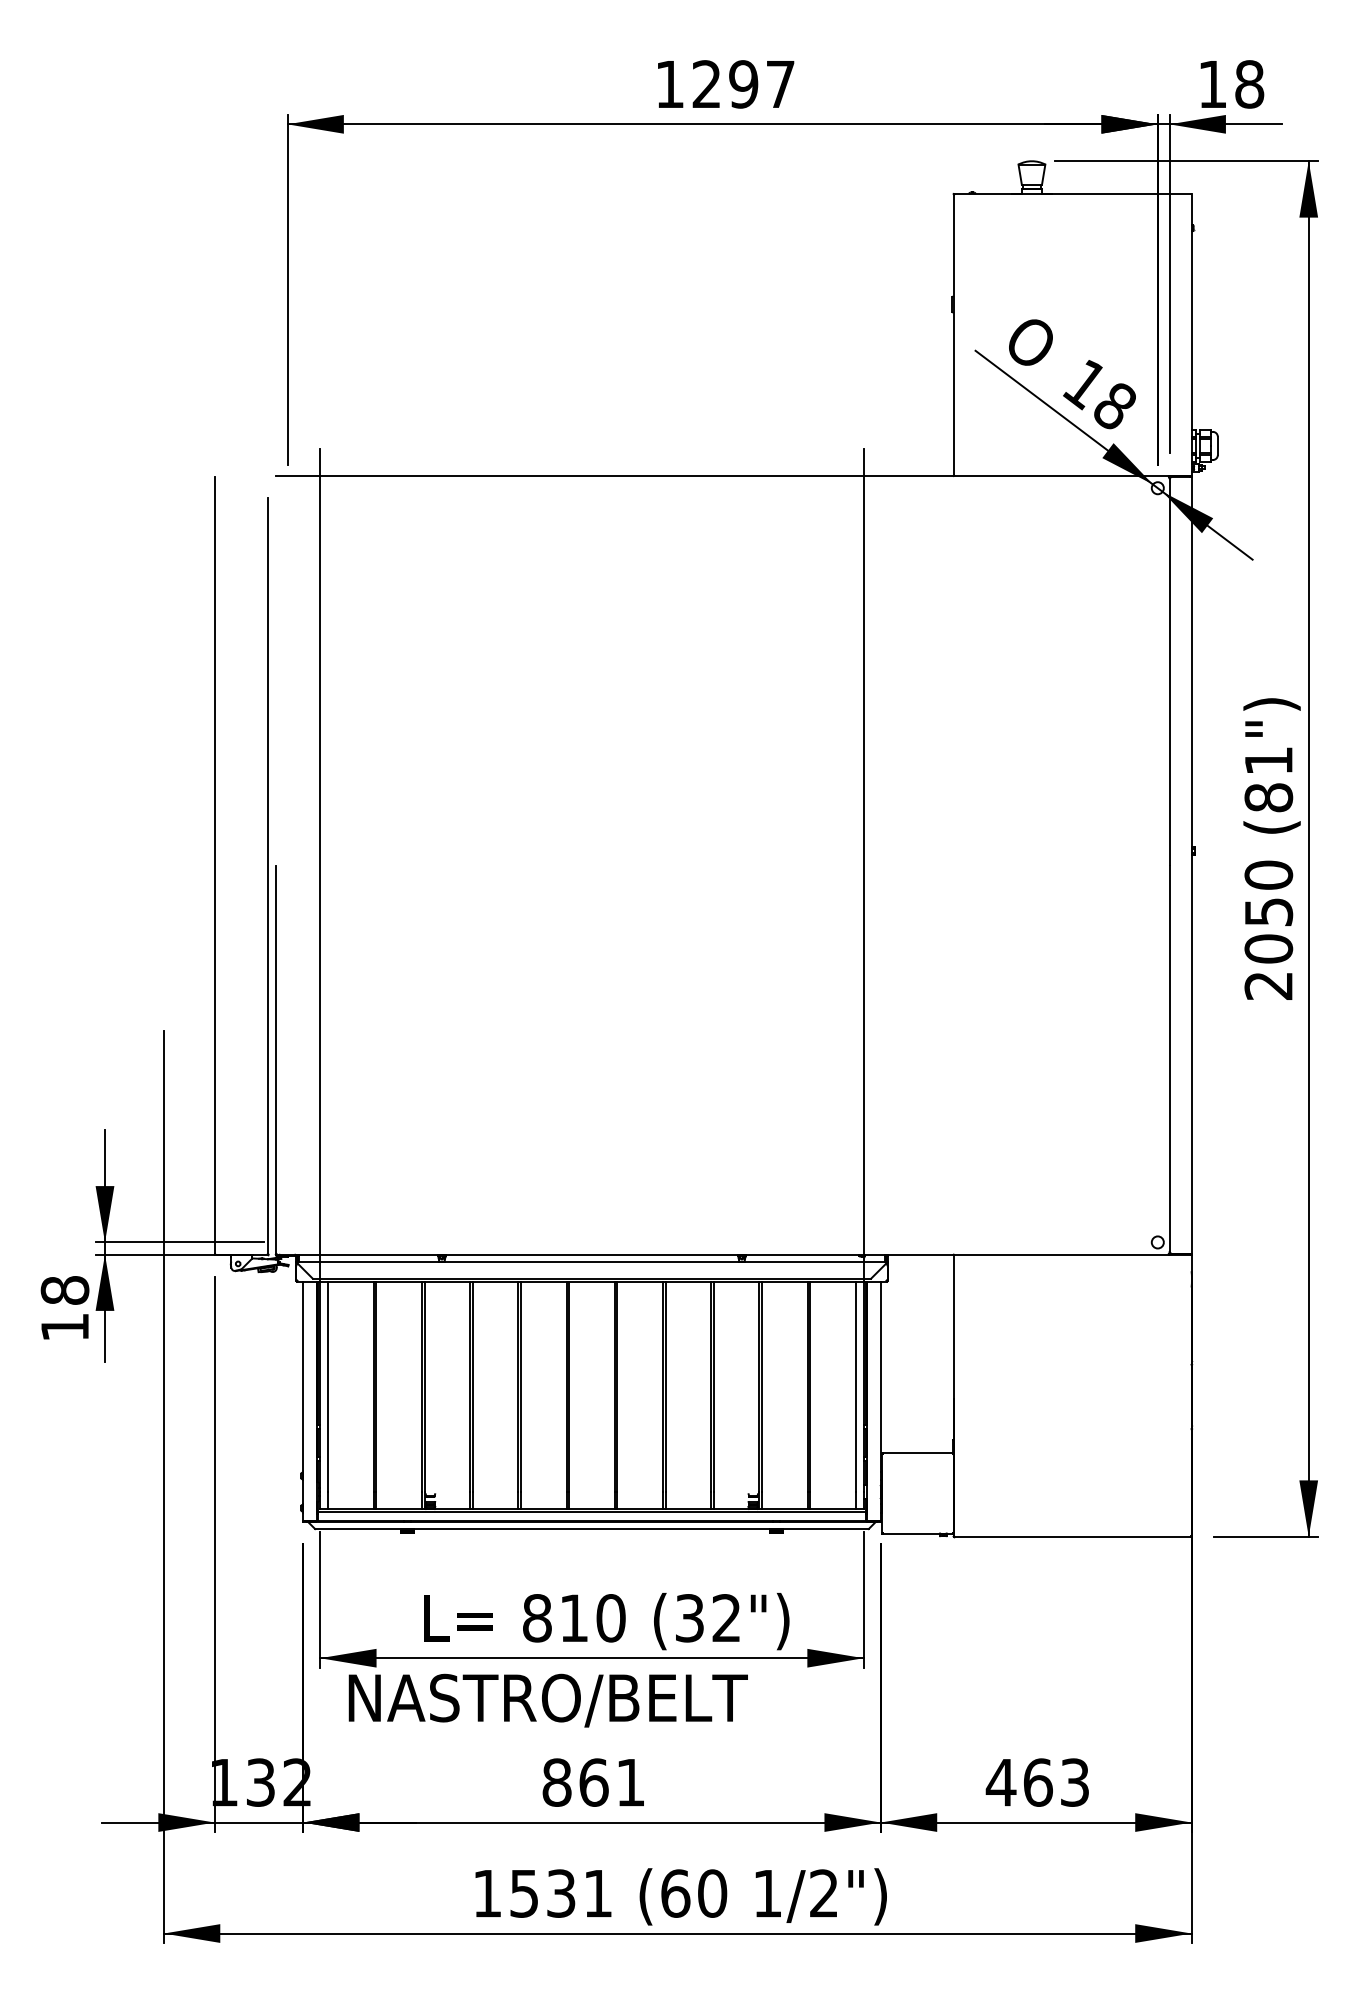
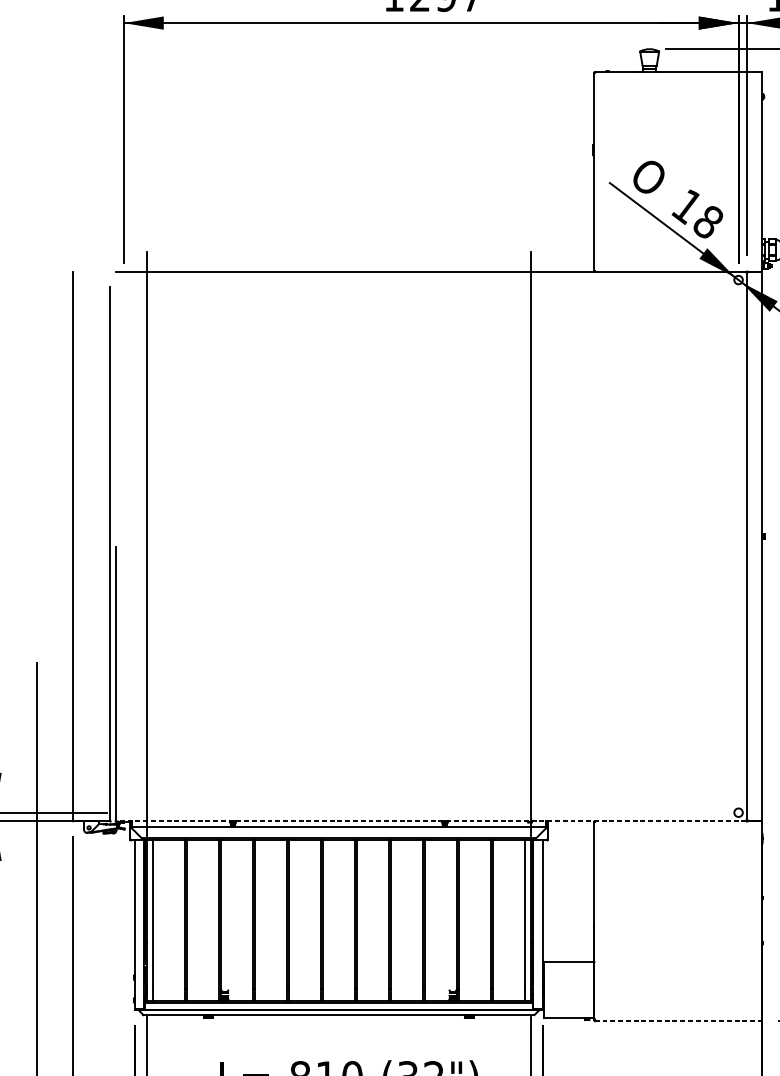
line: (722, 1254) -> (431, 821), solid -> dashed
line: (1073, 1536) -> (679, 1020), solid -> dashed

